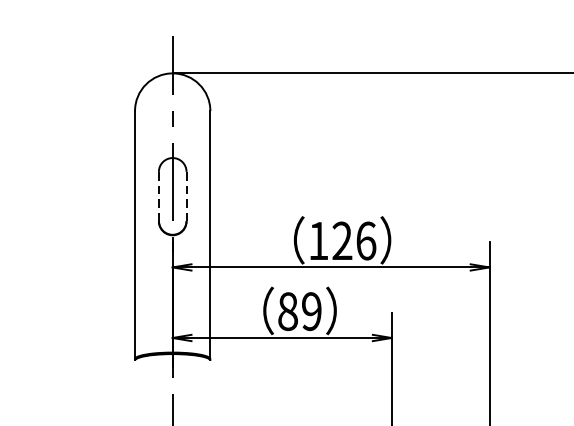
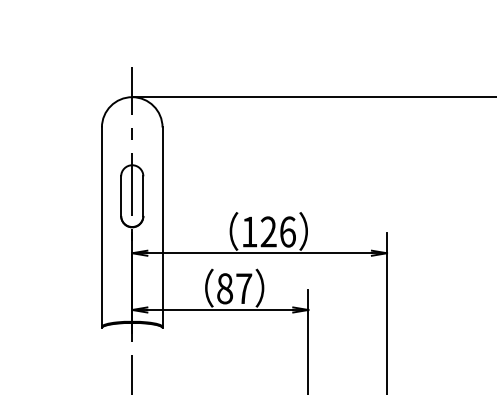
line: (159, 196) -> (121, 196), dashed -> solid
line: (186, 196) -> (143, 196), dashed -> solid
text: (312, 311) -> (244, 288), 89 -> 87

